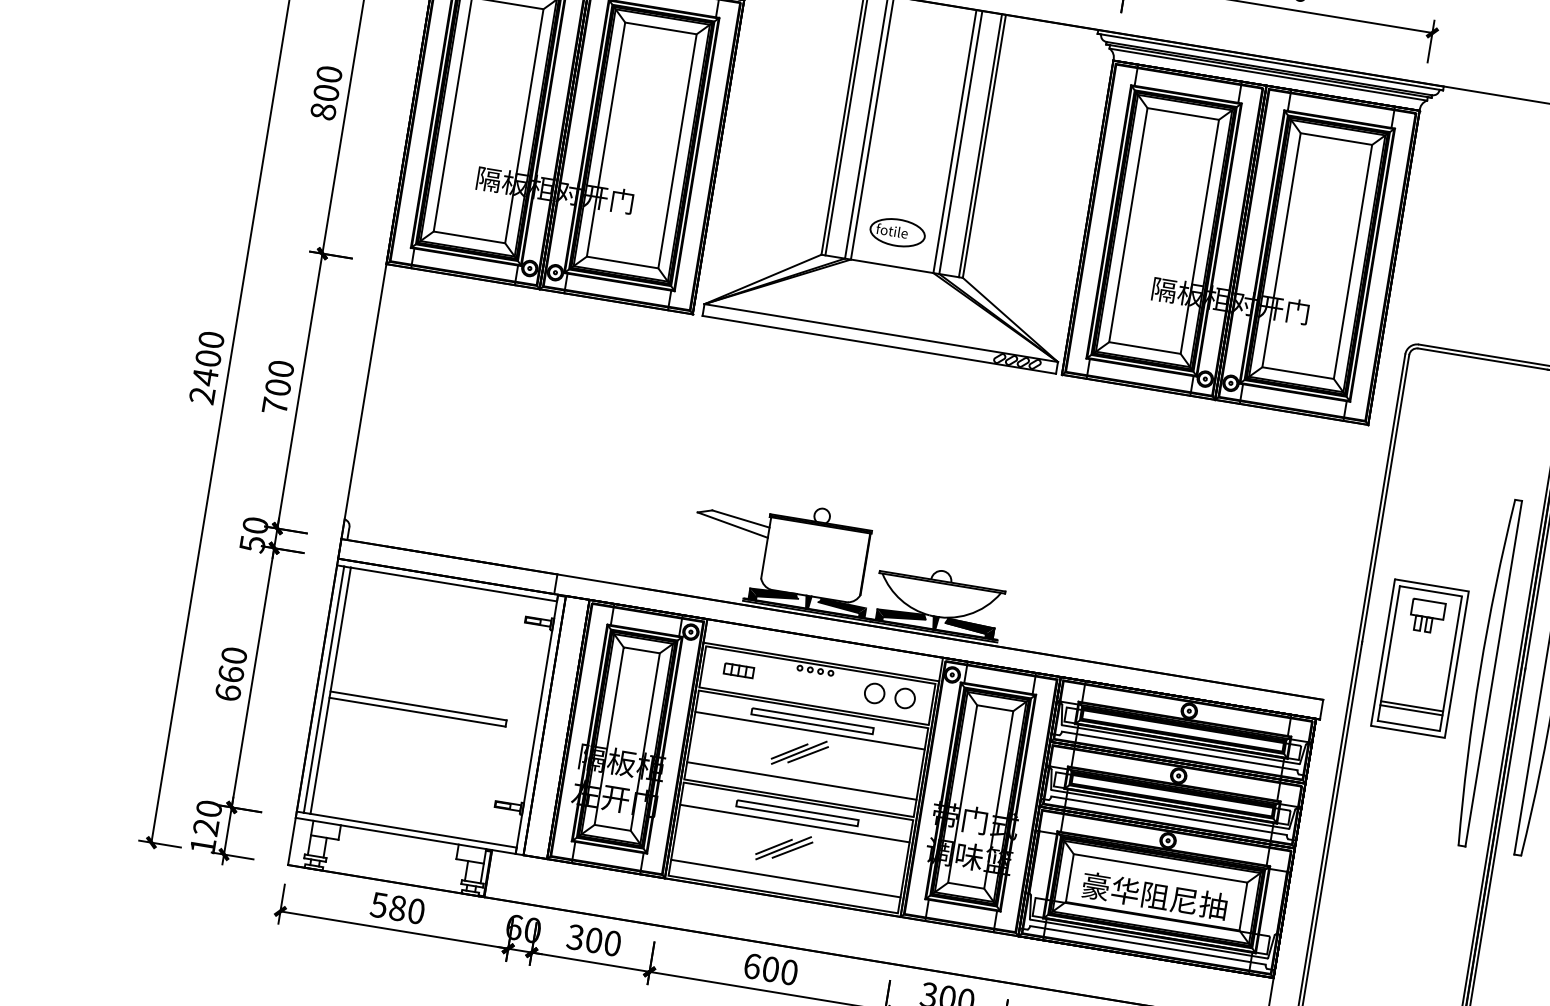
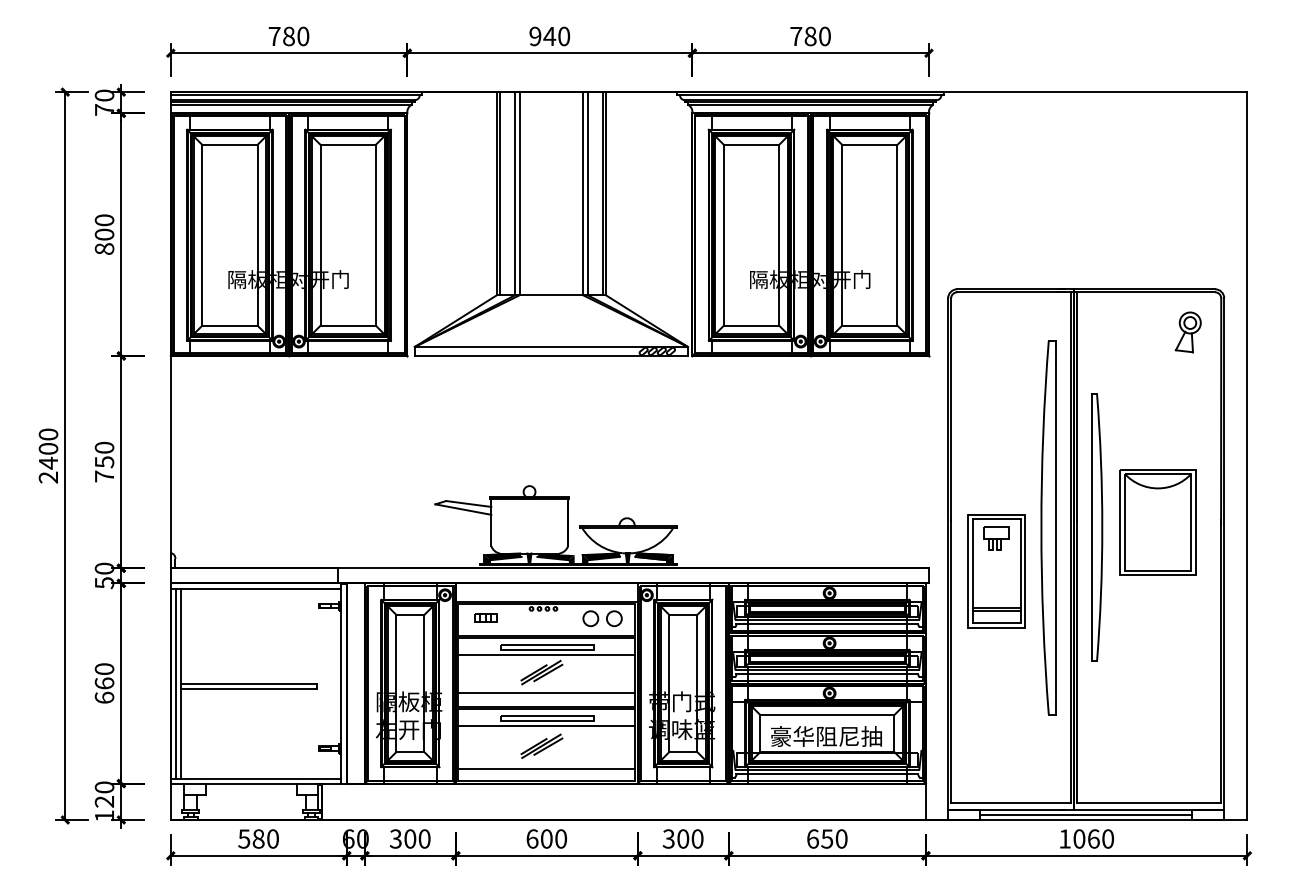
part: (897, 232) -> (551, 269), removed
text: (278, 388) -> (104, 462), 700 -> 750
part: (1419, 658) -> (996, 571), moved
part: (1486, 672) -> (1048, 527), size x1.4

